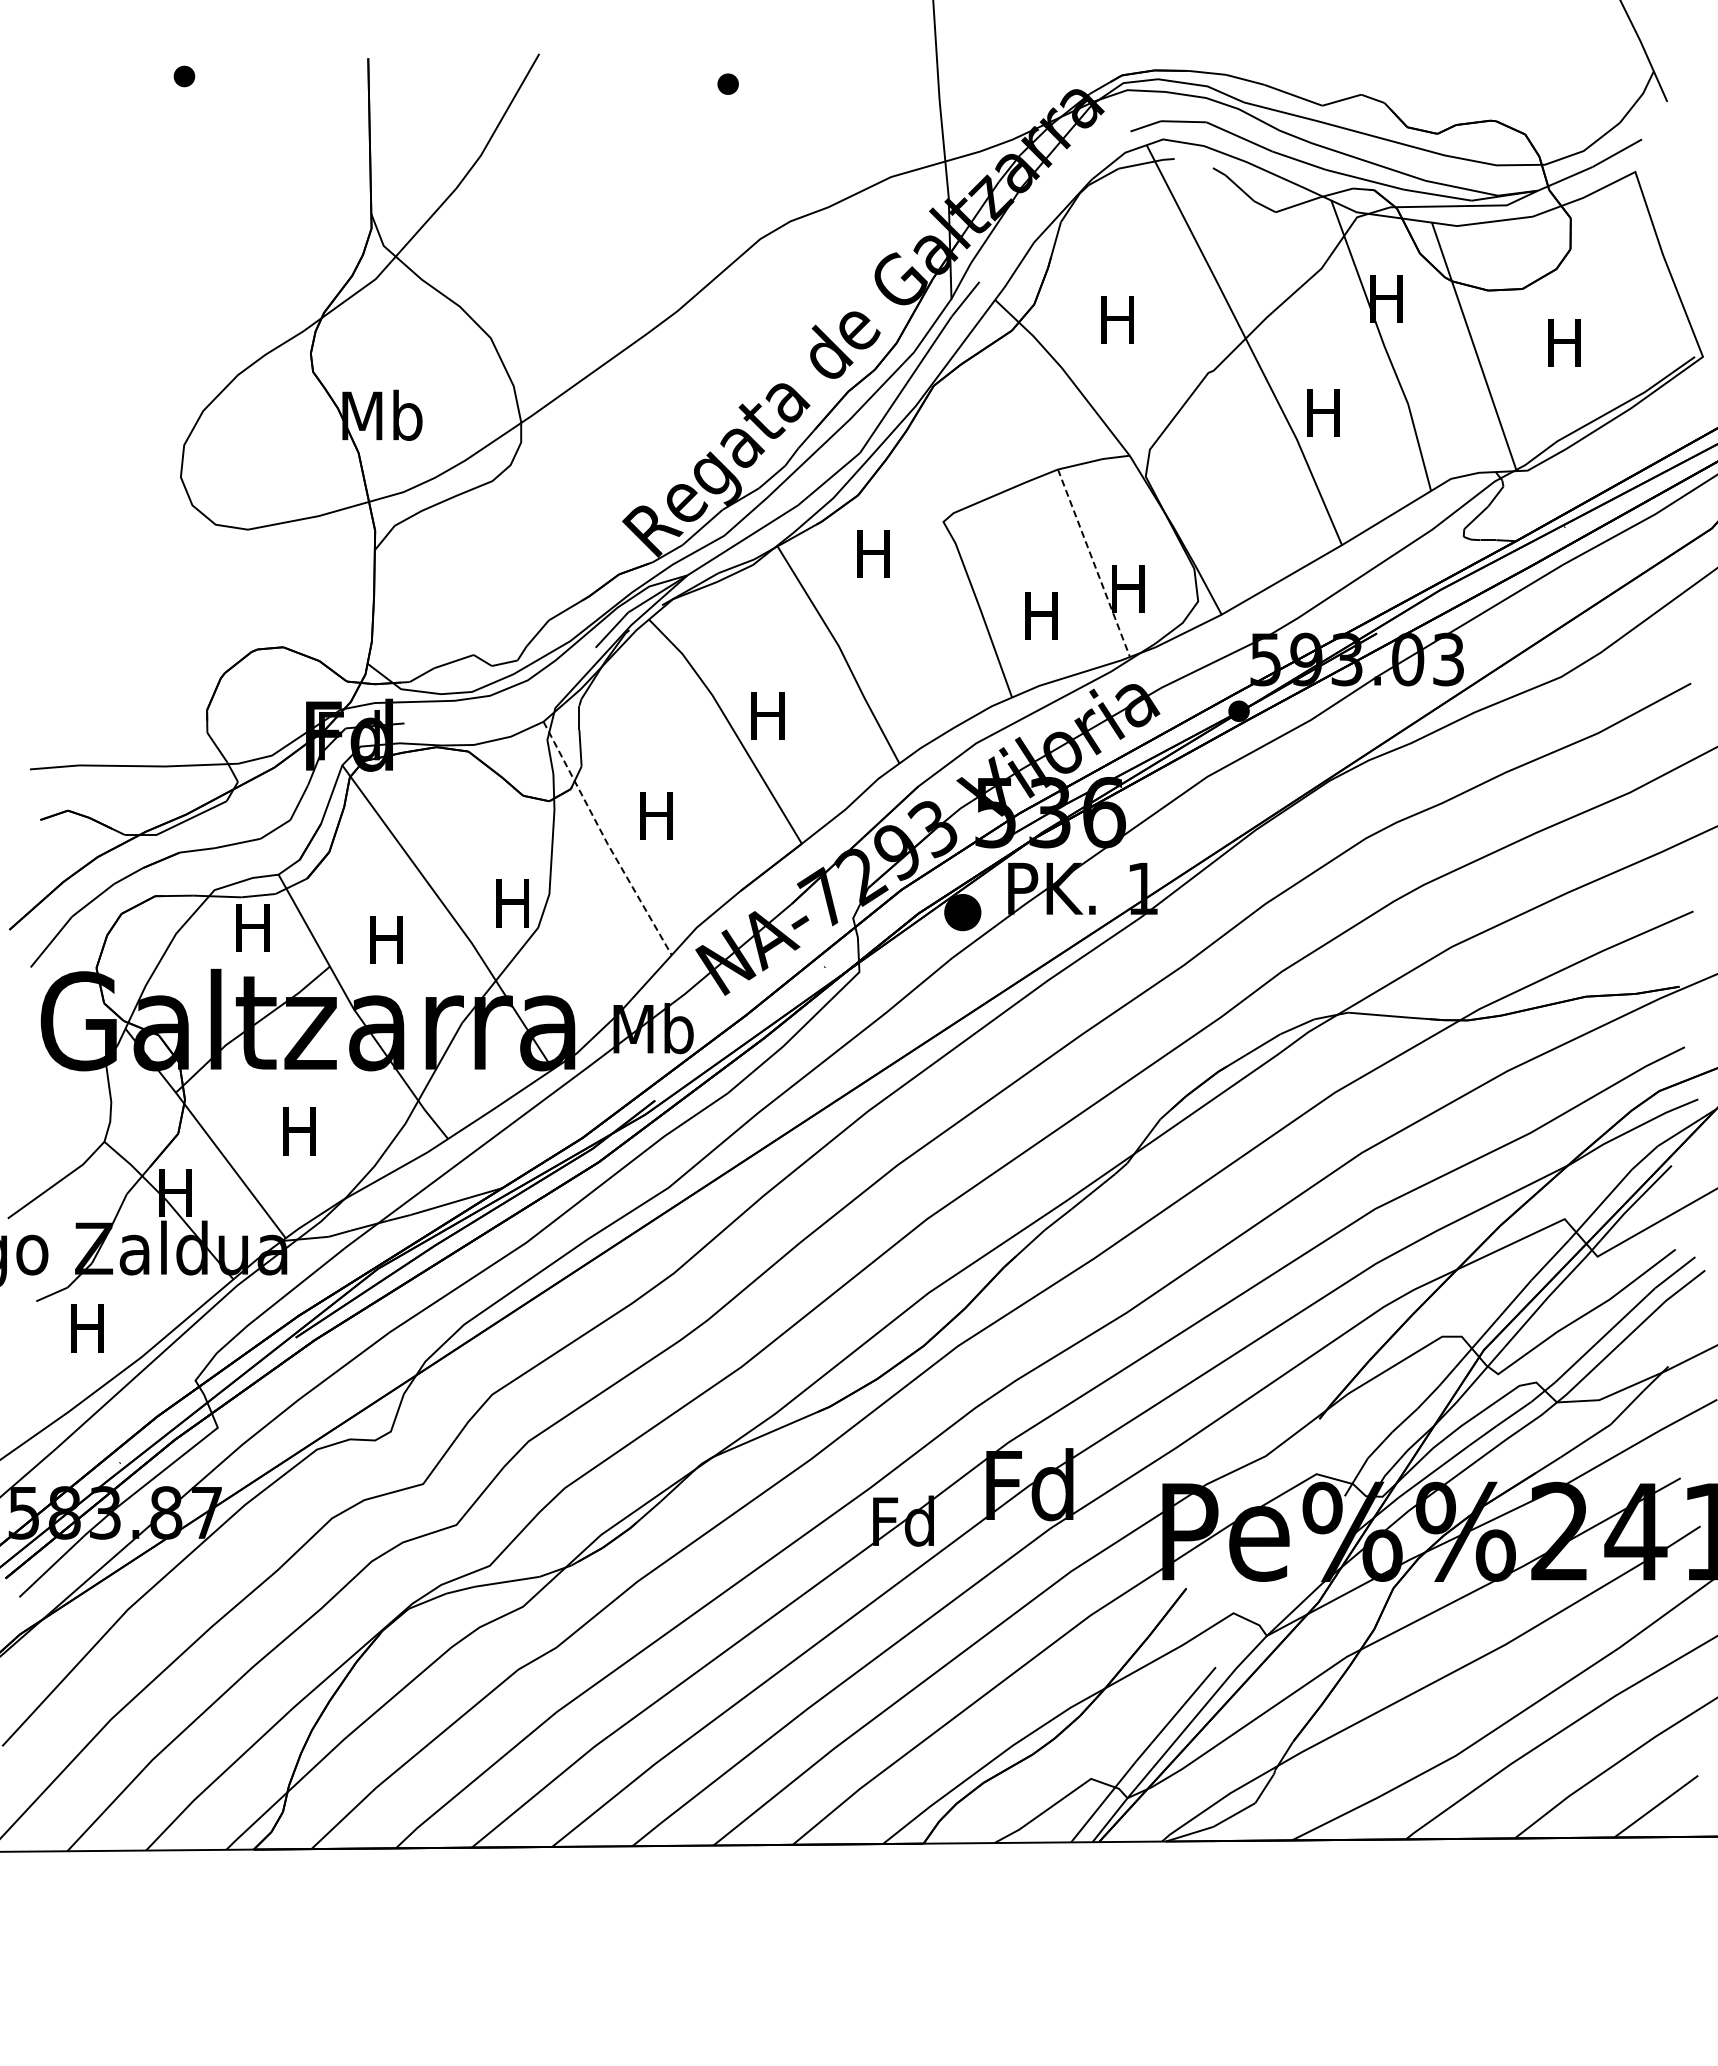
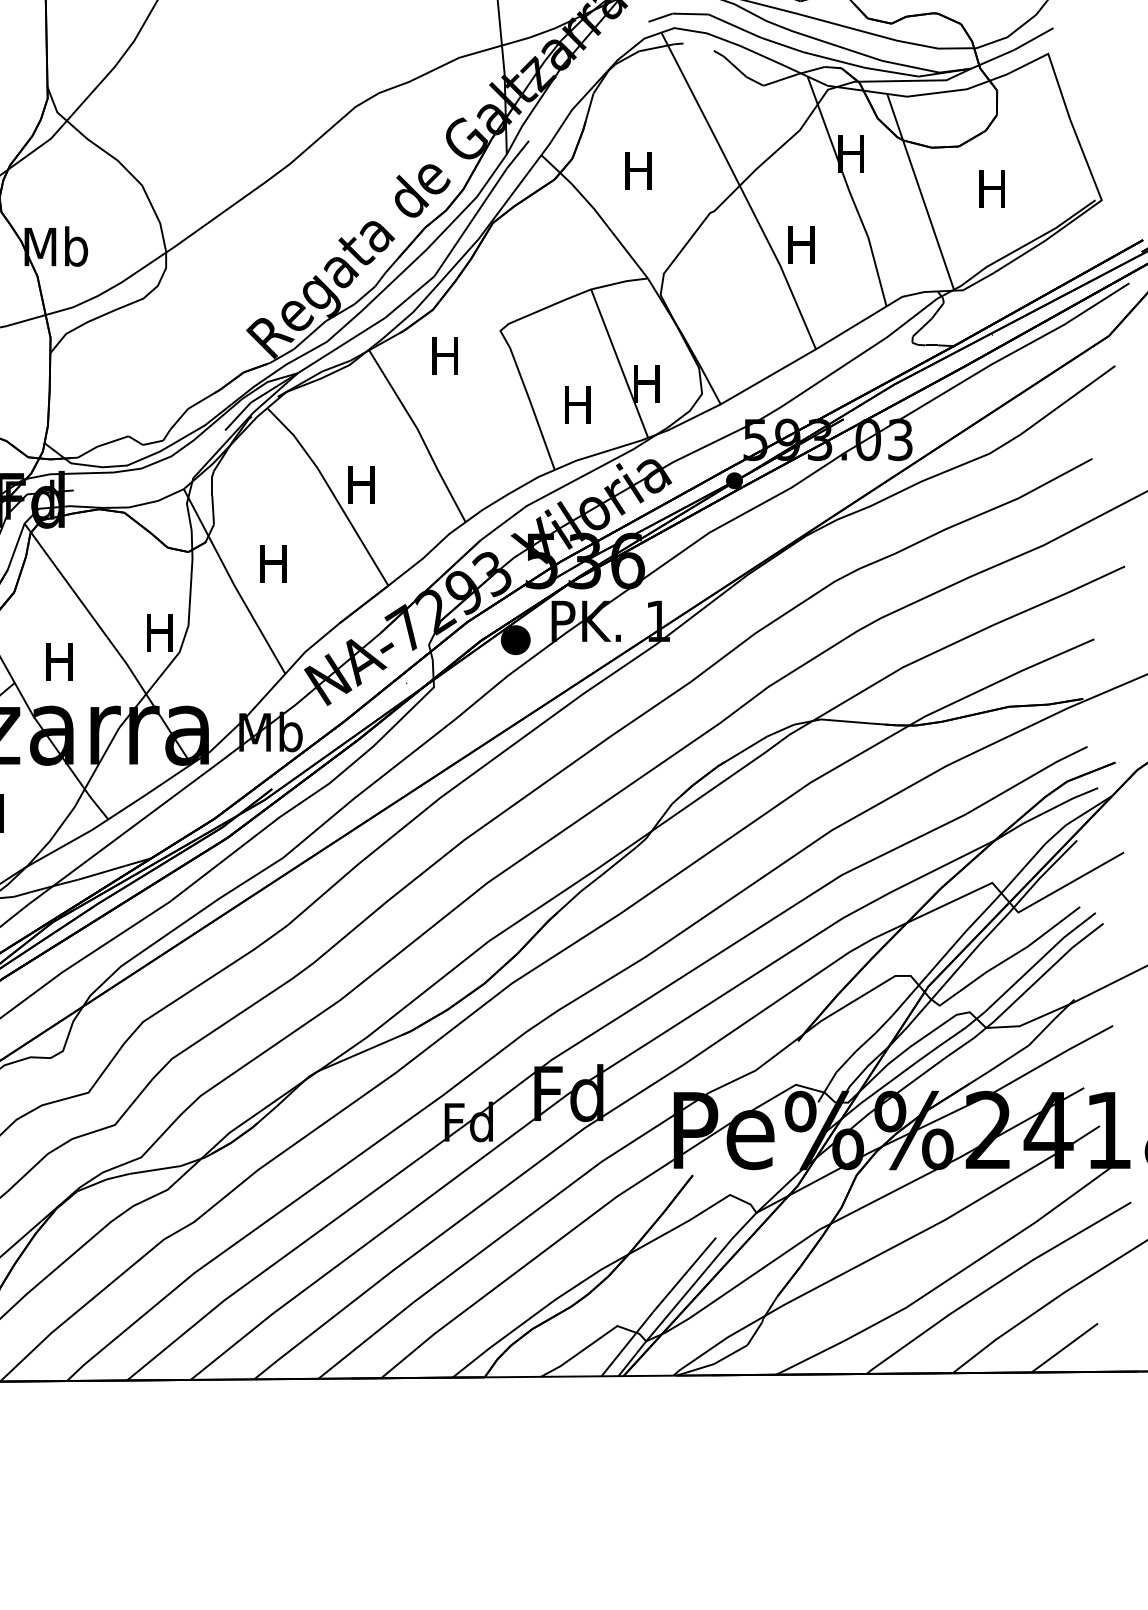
line: (1094, 563) -> (620, 363), dashed -> solid
line: (605, 840) -> (232, 583), dashed -> solid

